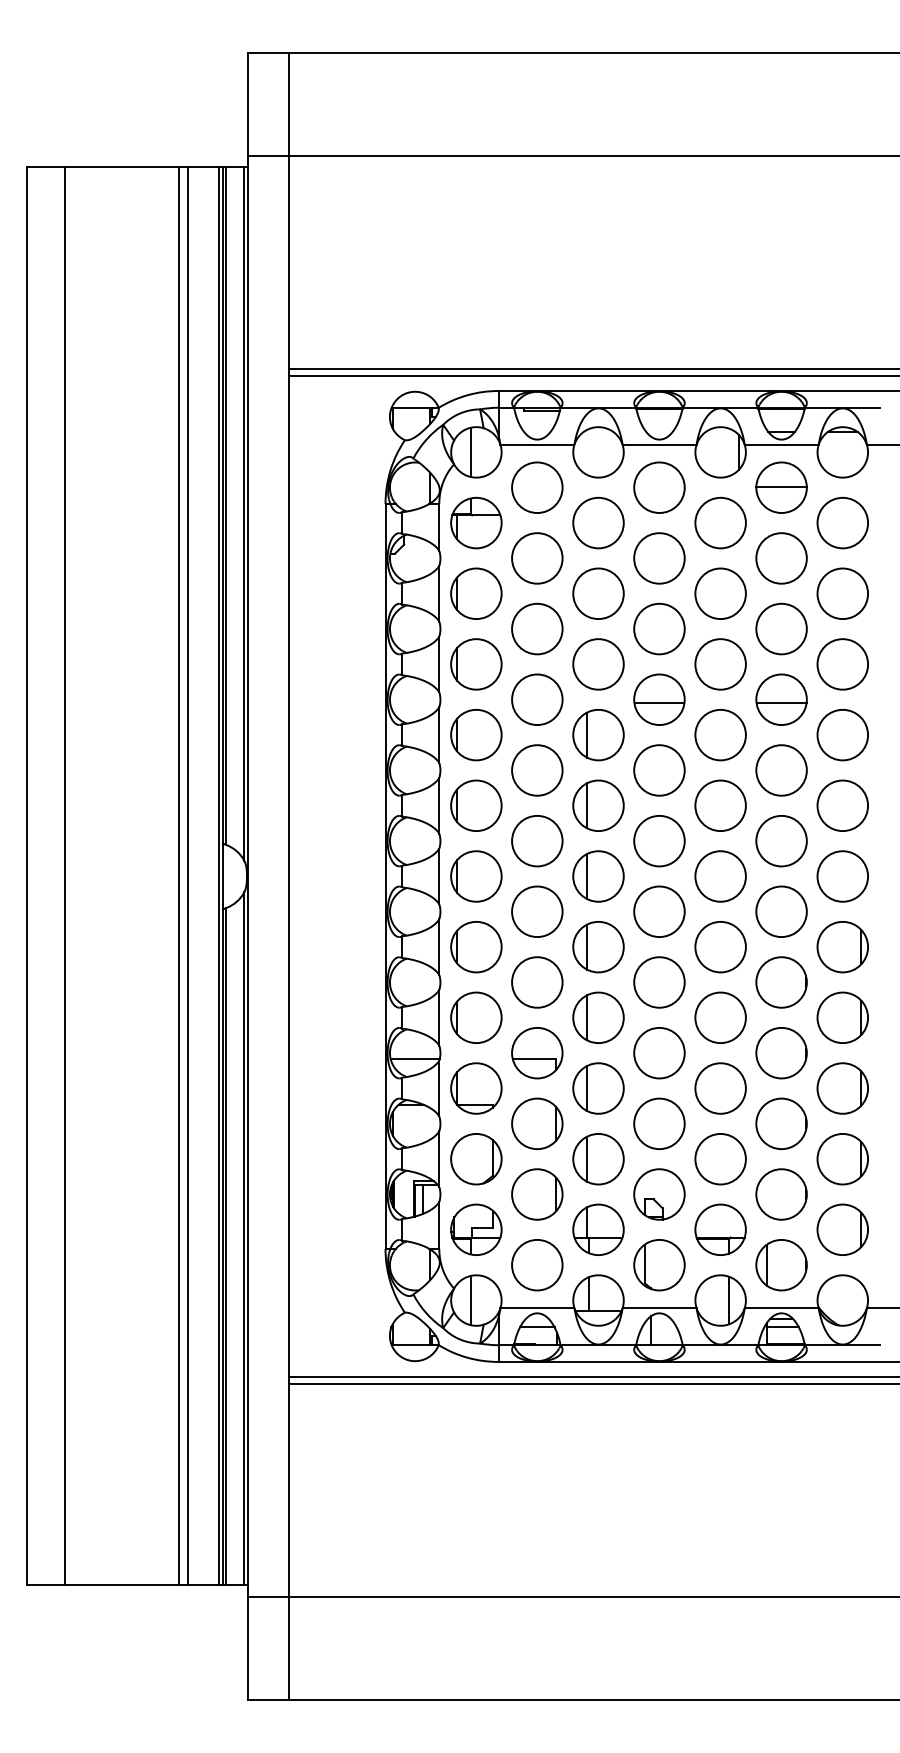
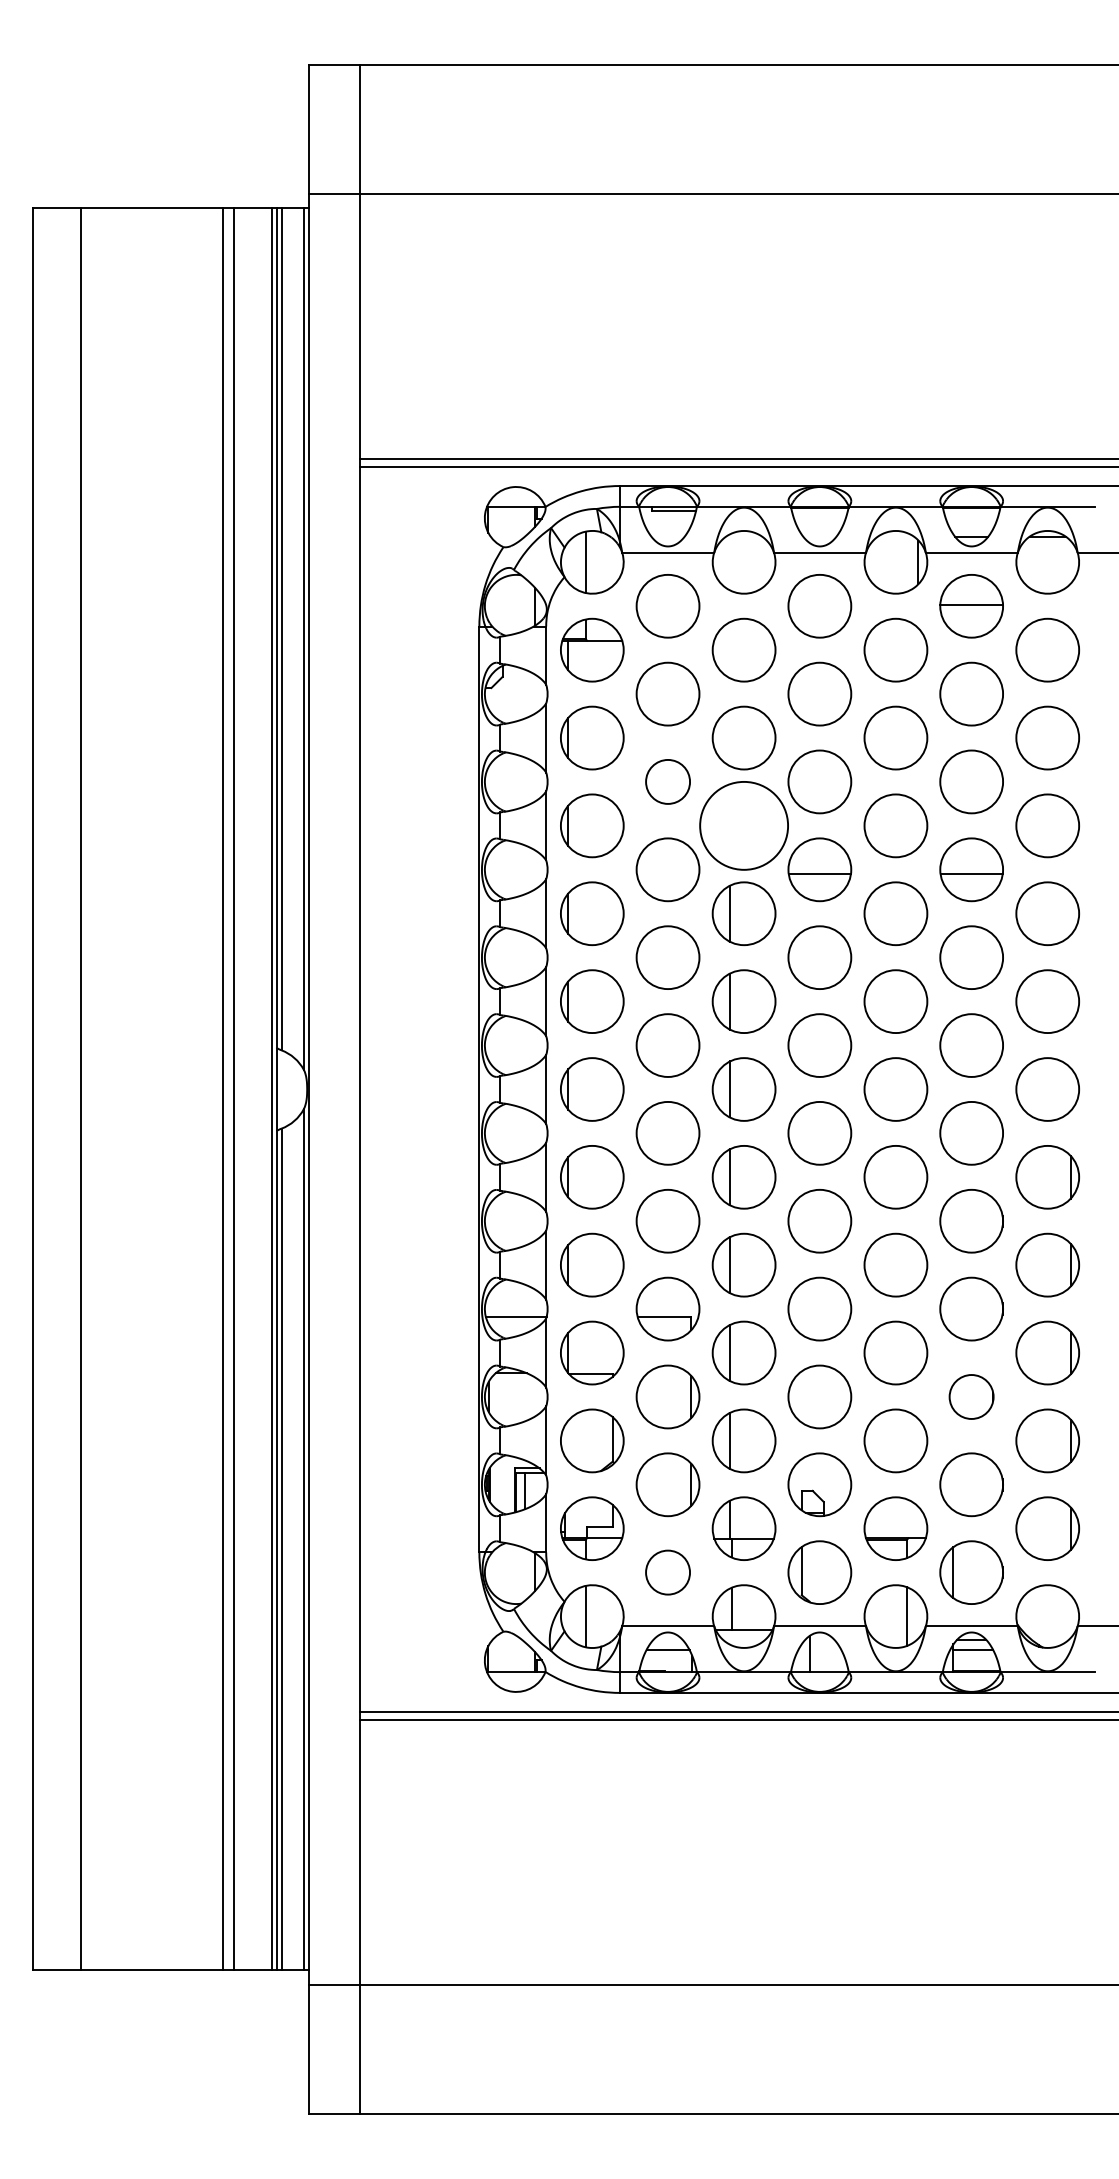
circle: (536, 628) -> (667, 781), size x0.7
circle: (598, 664) -> (743, 825), size x1.4
part: (781, 1123) -> (971, 1396), size x0.7
circle: (536, 1265) -> (667, 1572), size x0.7

